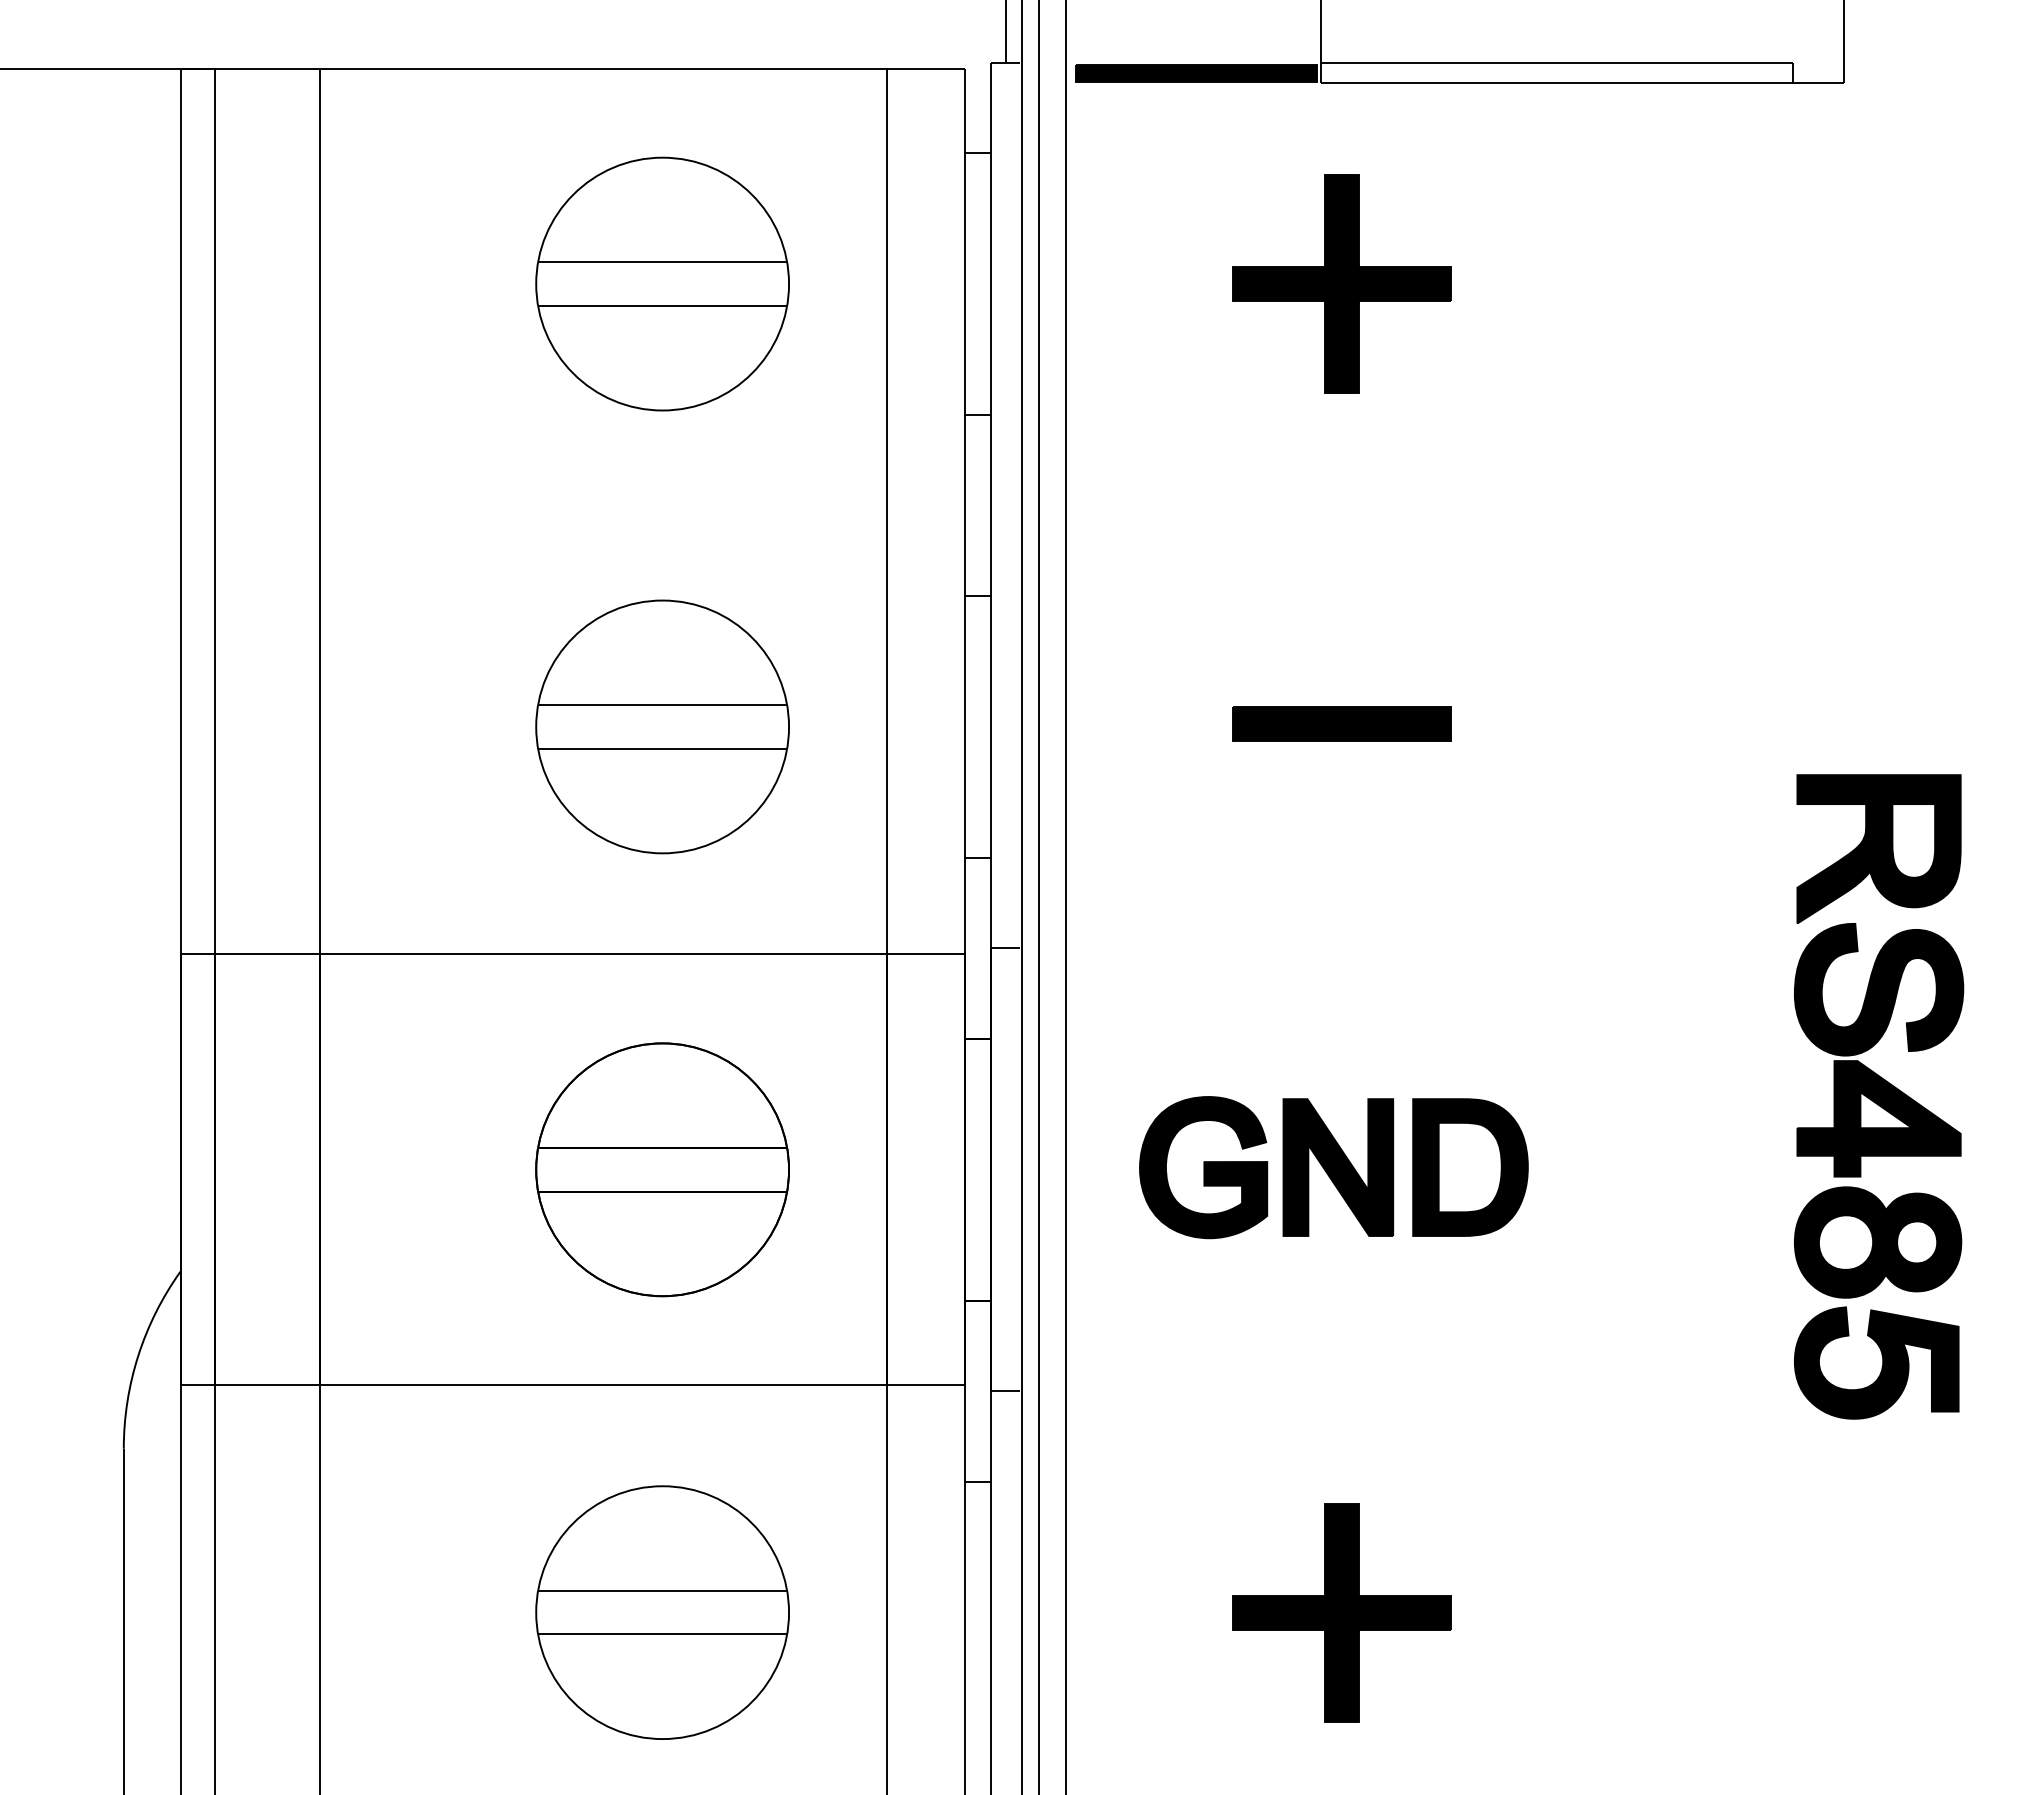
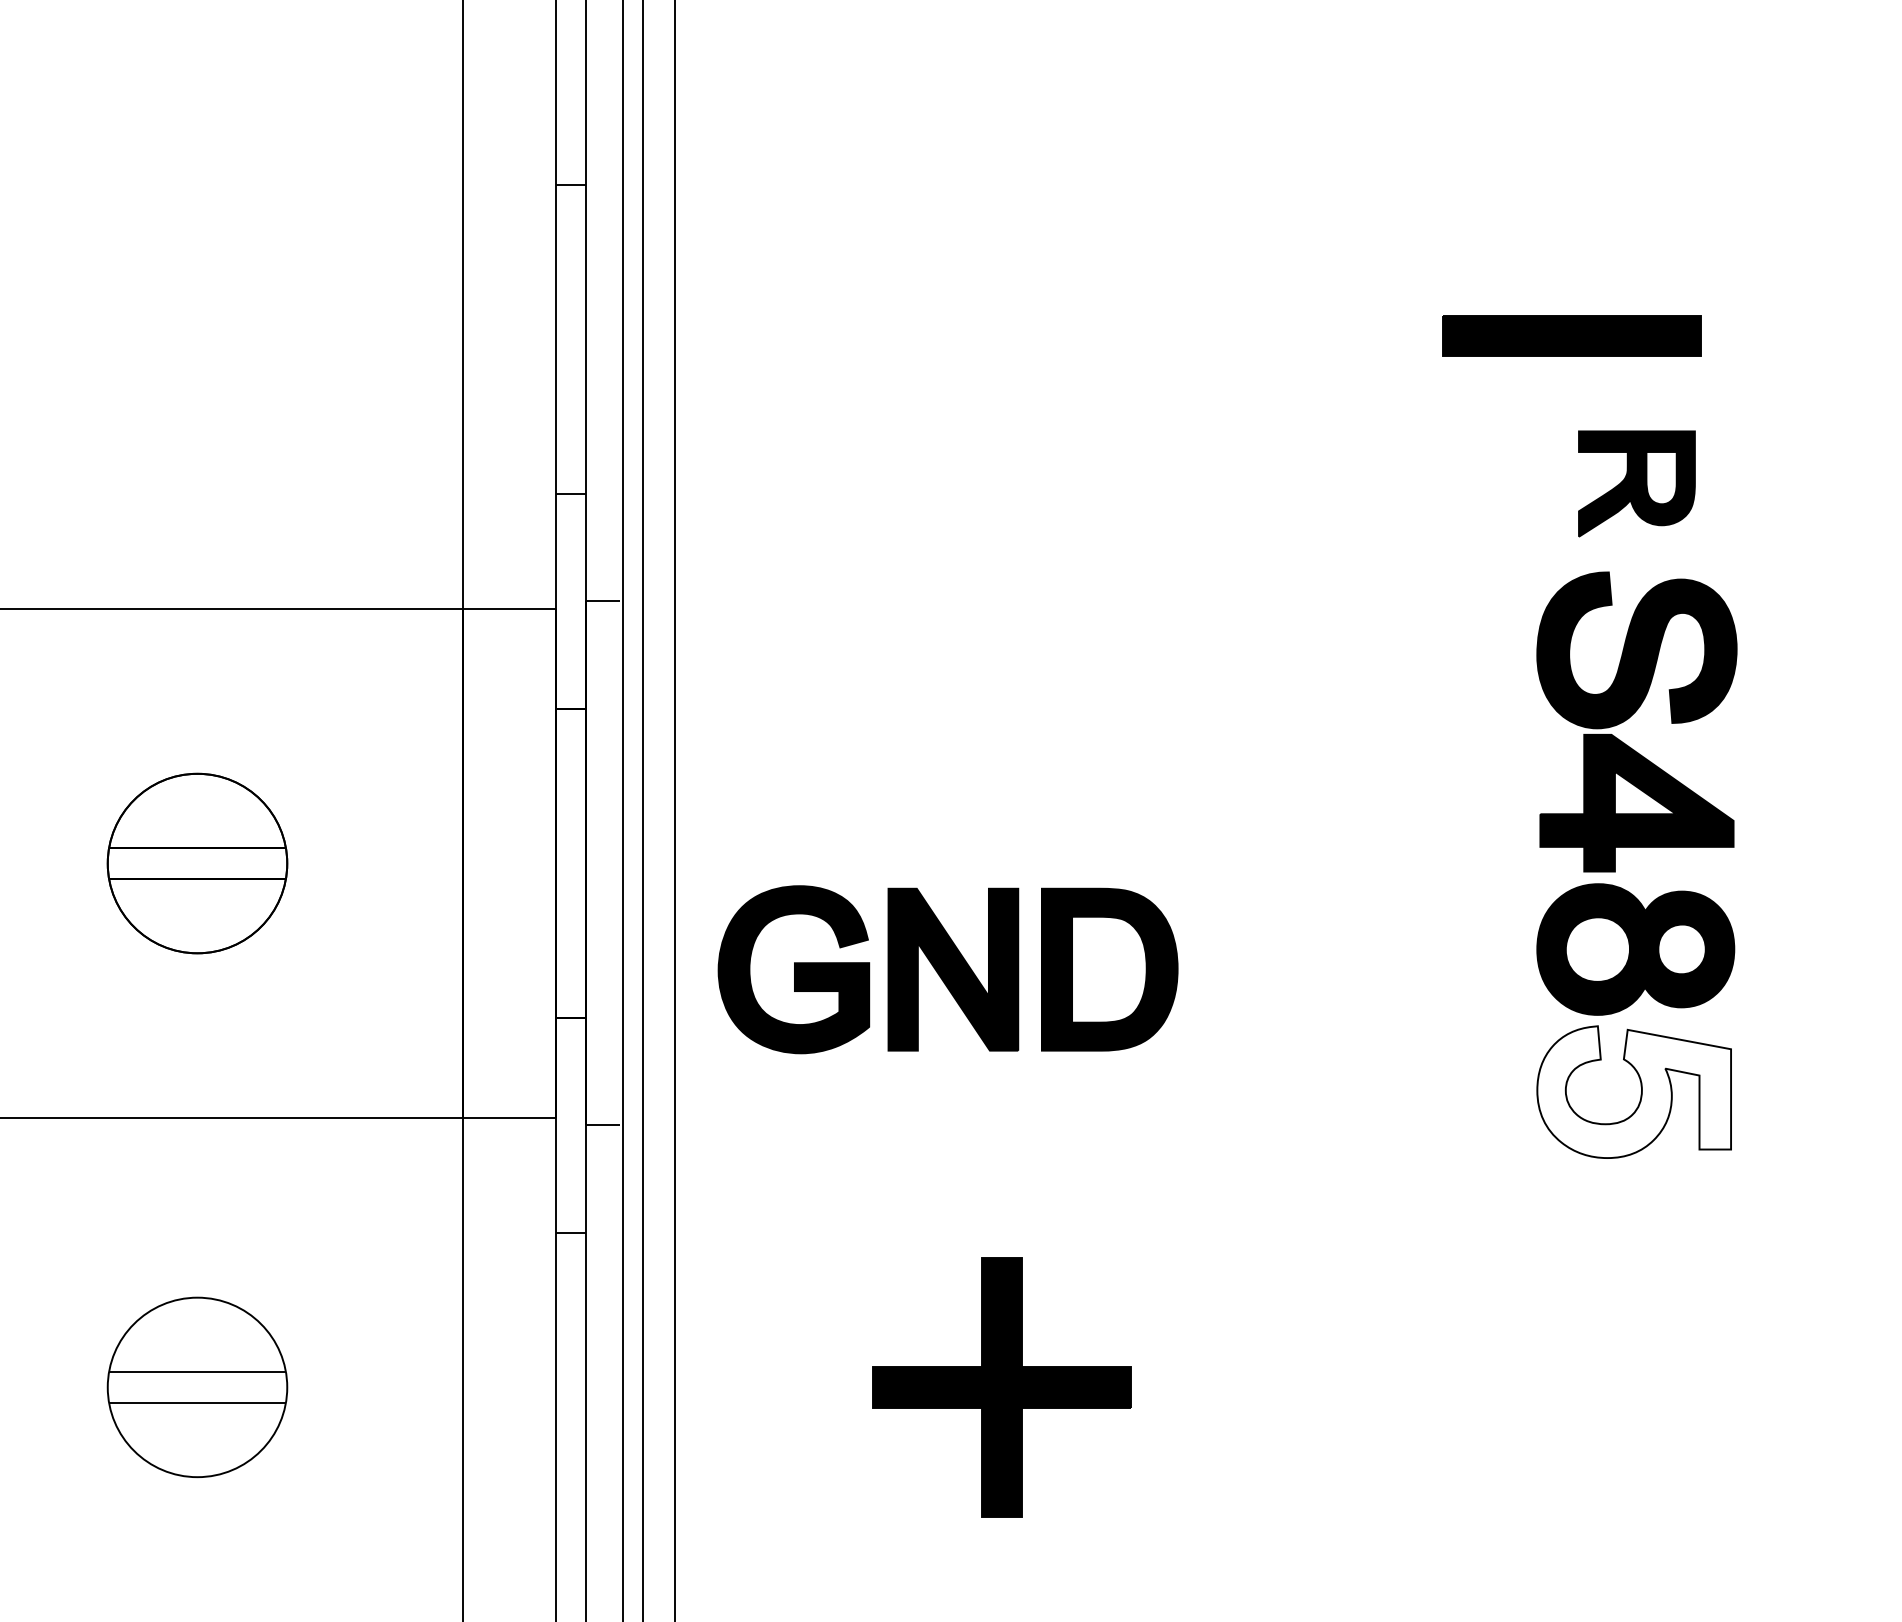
part: (1341, 723) -> (1571, 335), moved
part: (662, 726) -> (197, 338), removed
part: (1878, 848) -> (1636, 483), size x0.6
part: (1333, 1167) -> (947, 969), moved
part: (662, 1169) -> (197, 863), size x0.6
fill: (1876, 1362) -> (1633, 1091), removed
part: (662, 1612) -> (197, 1387), size x0.6

